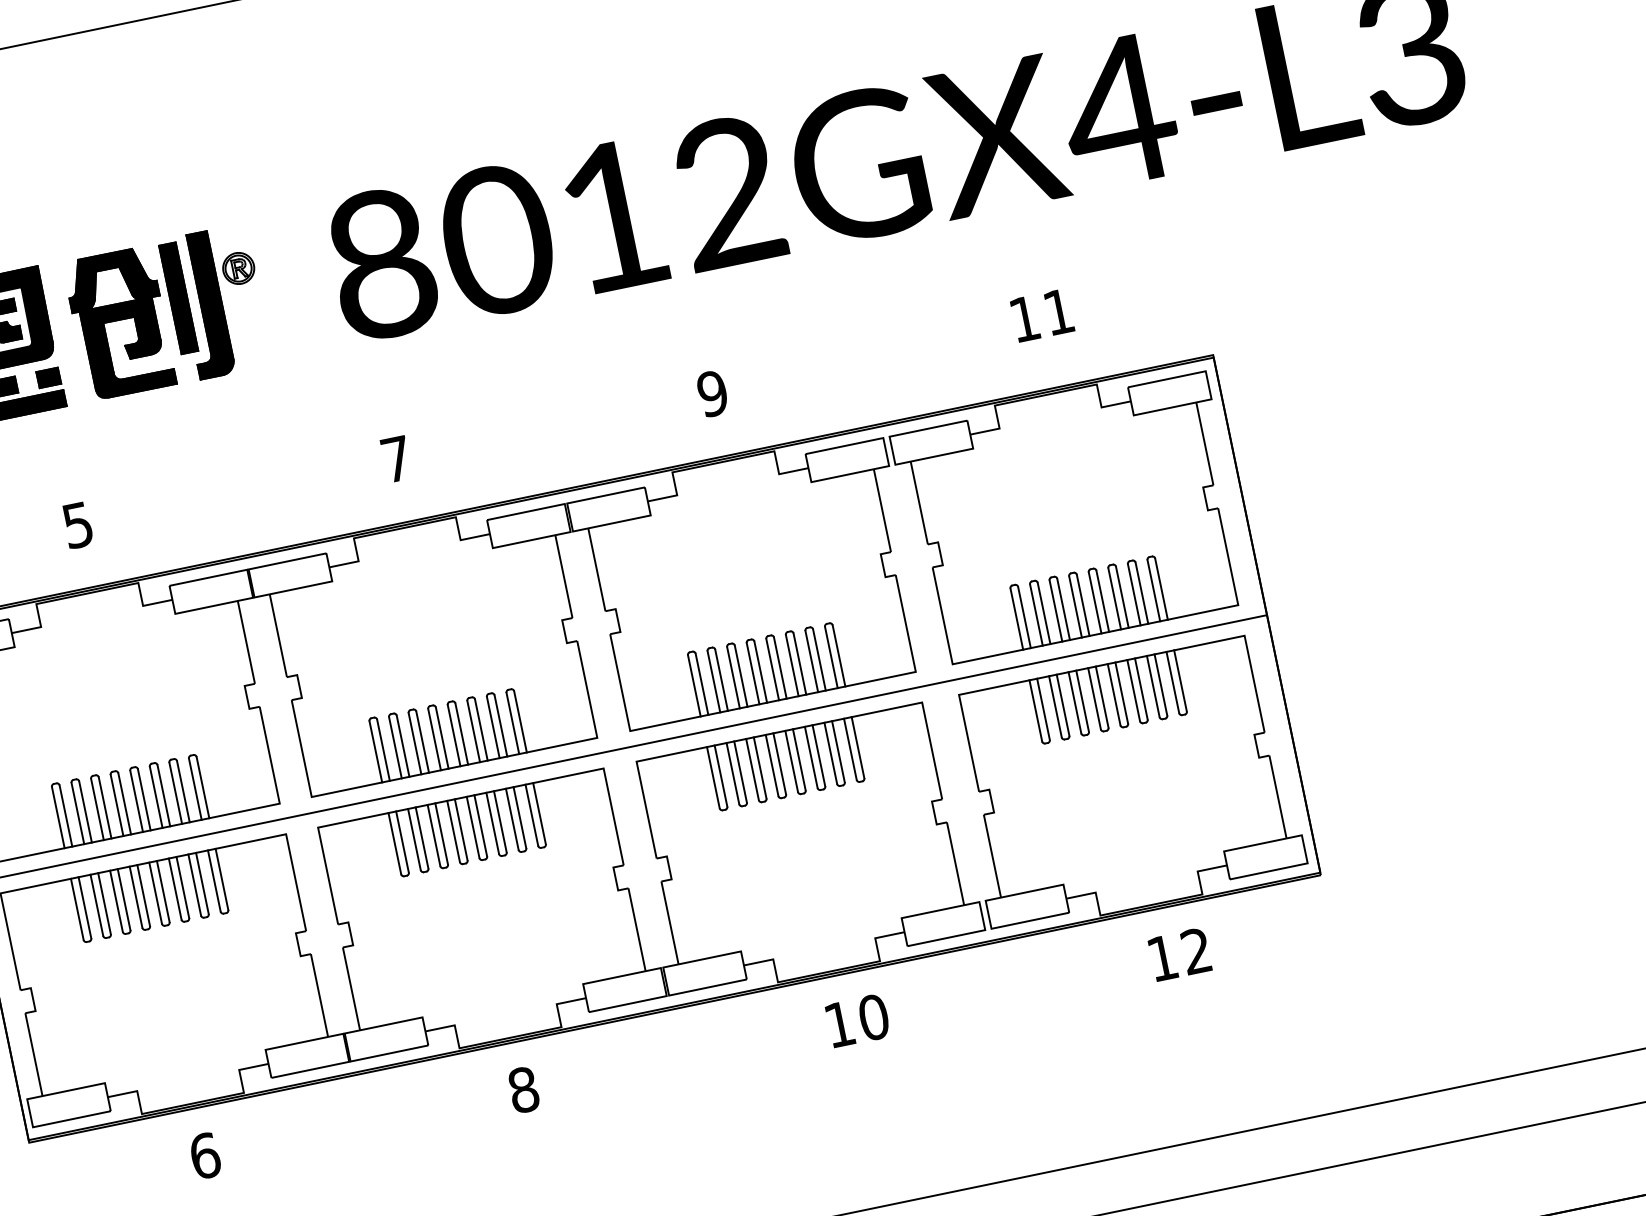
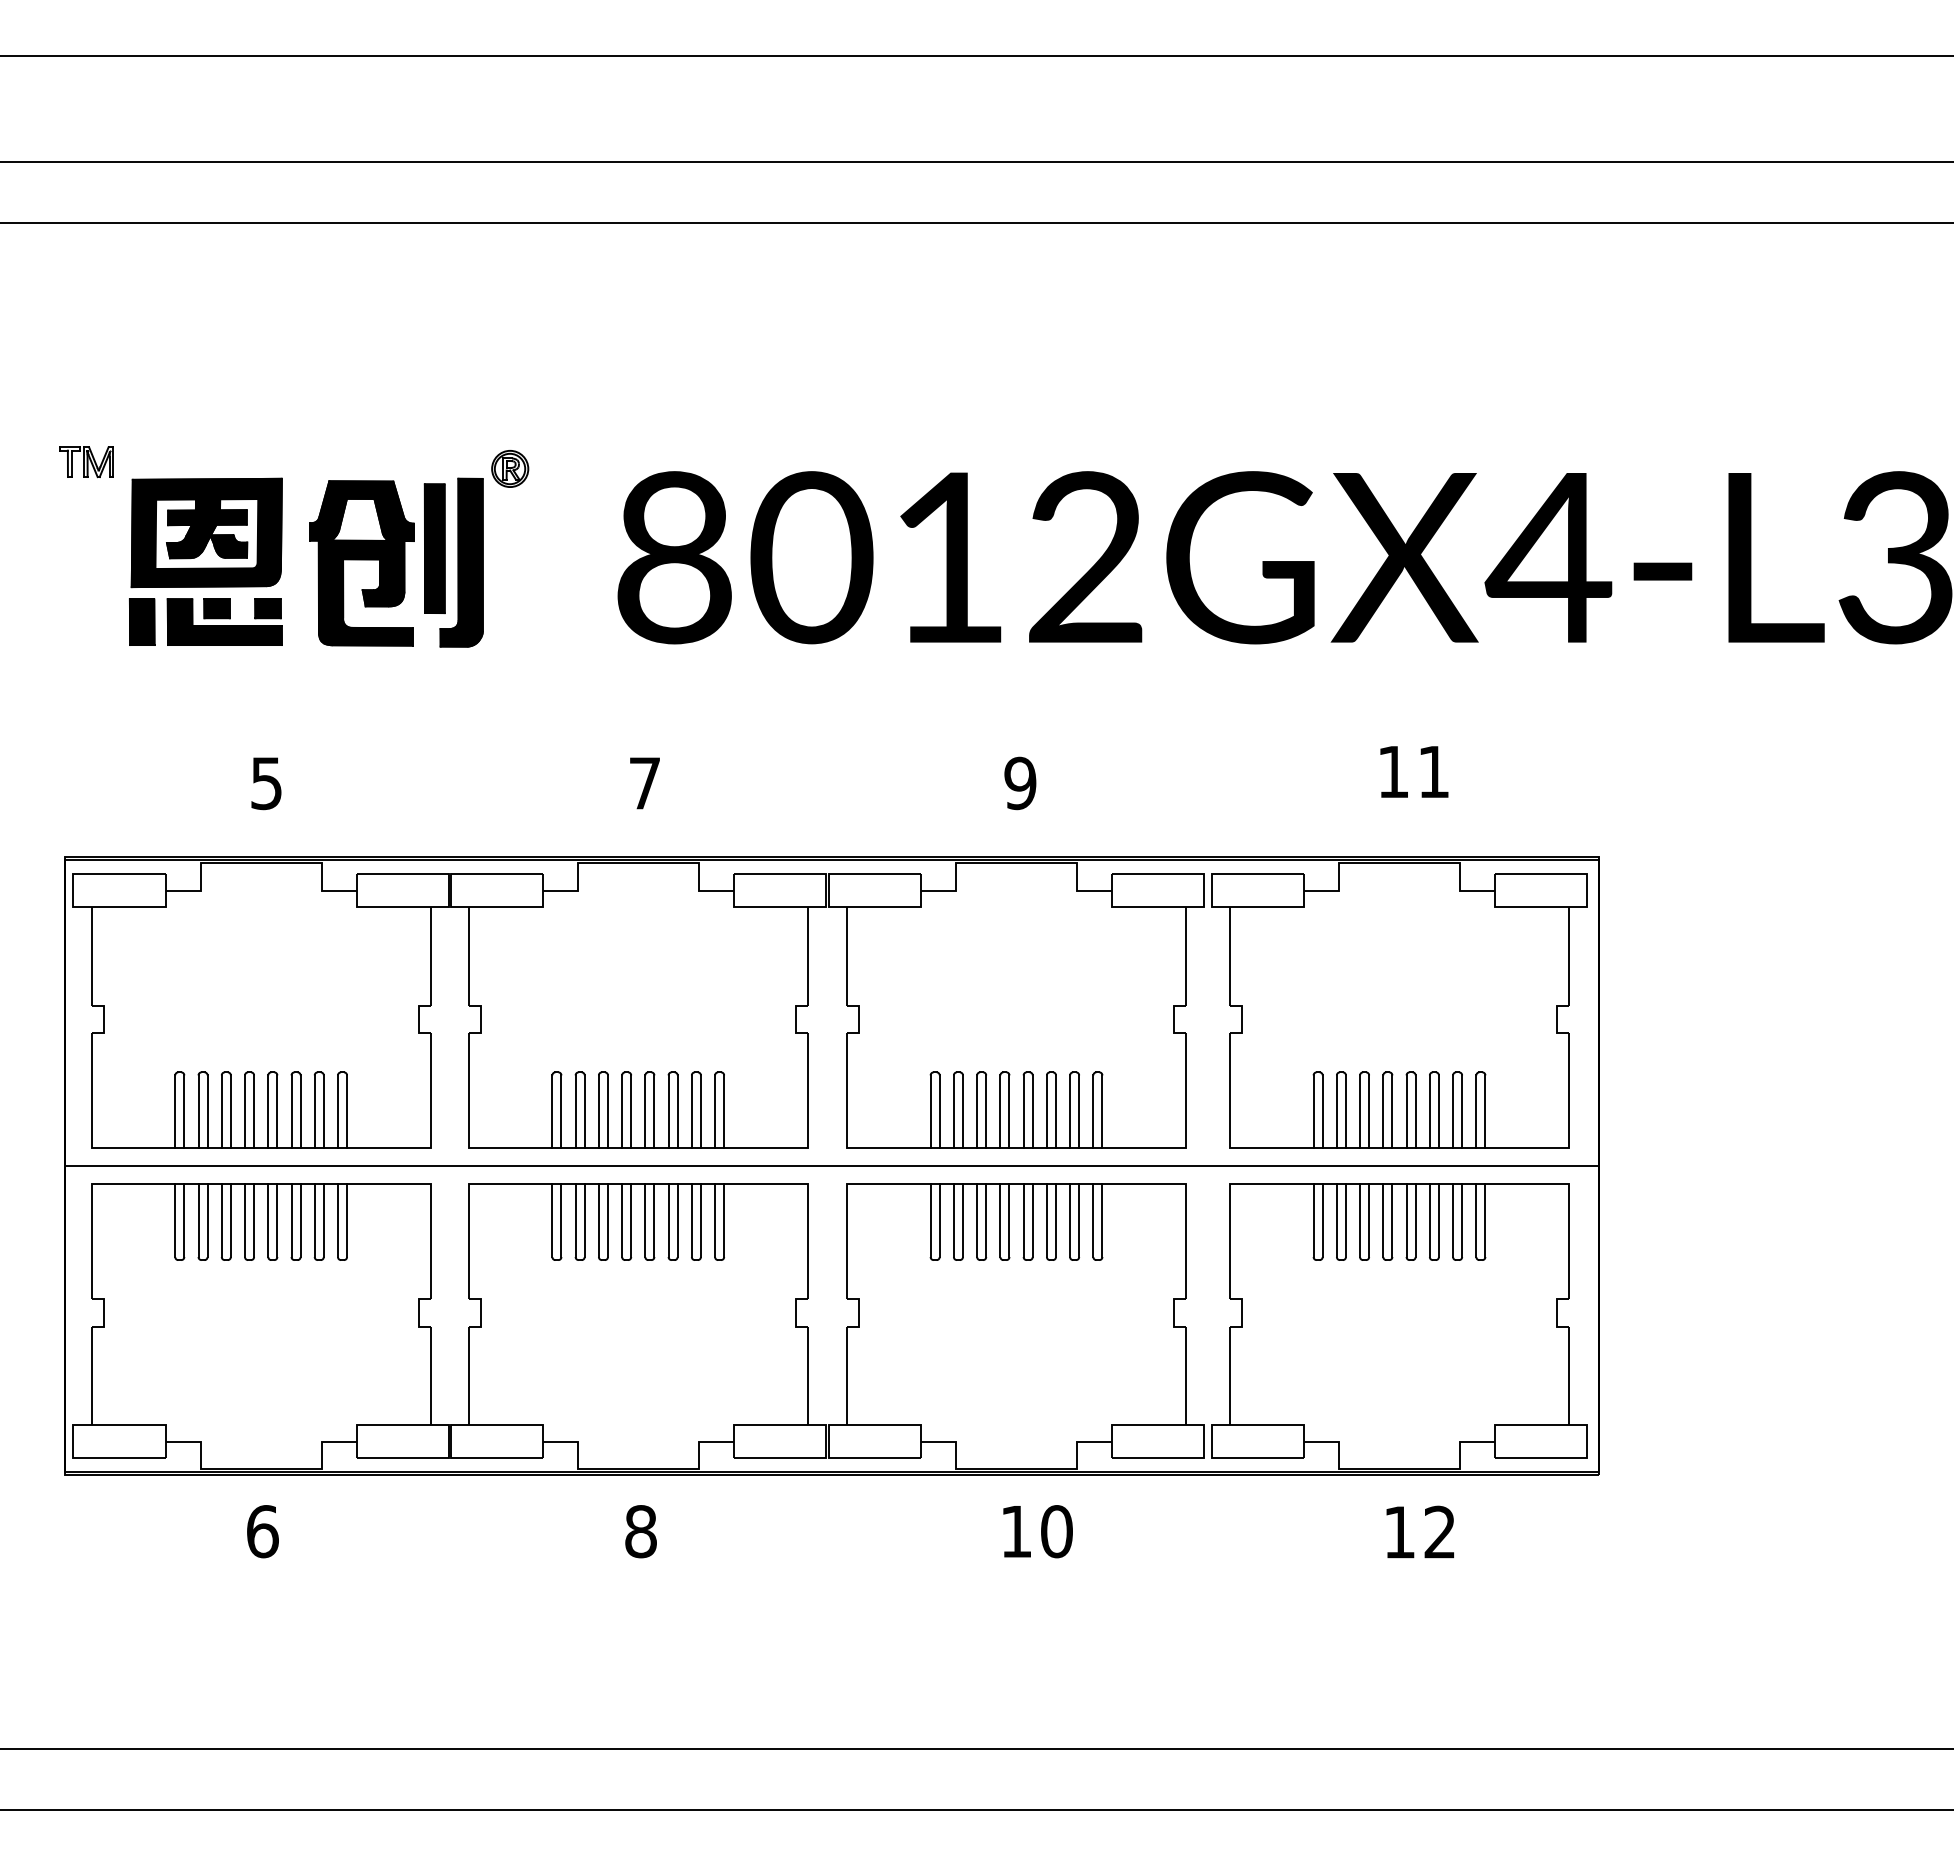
part: (238, 268) -> (510, 468), moved

